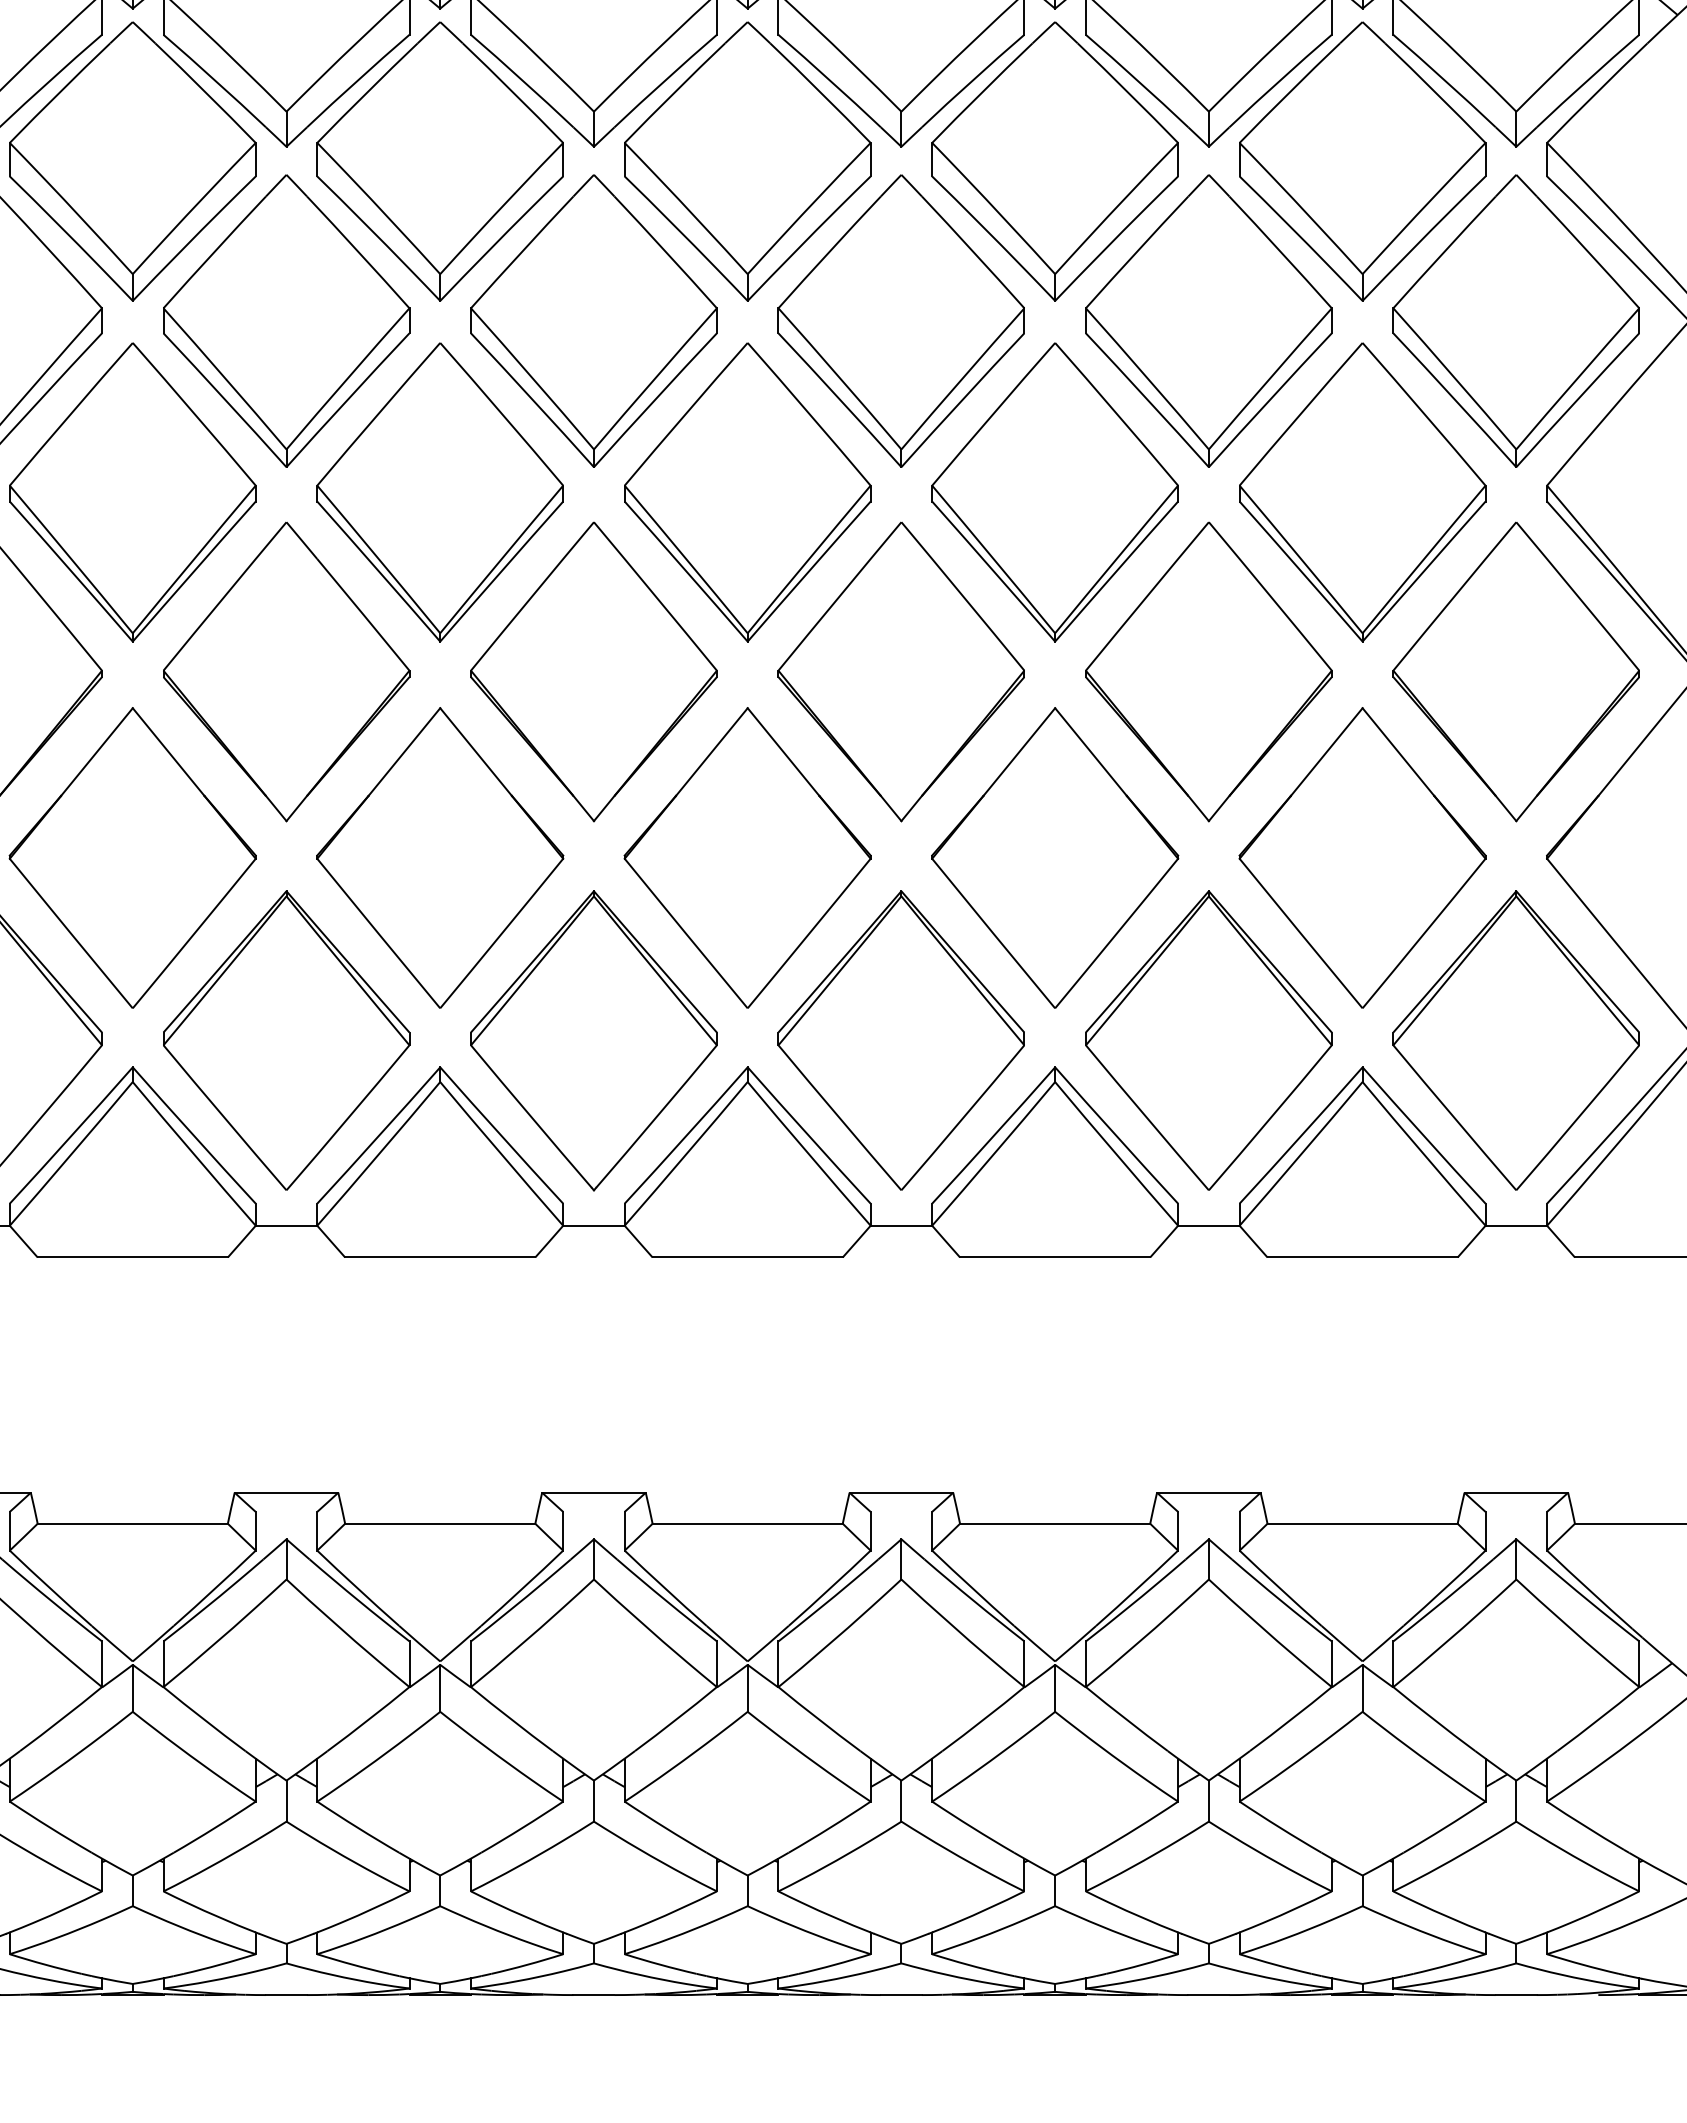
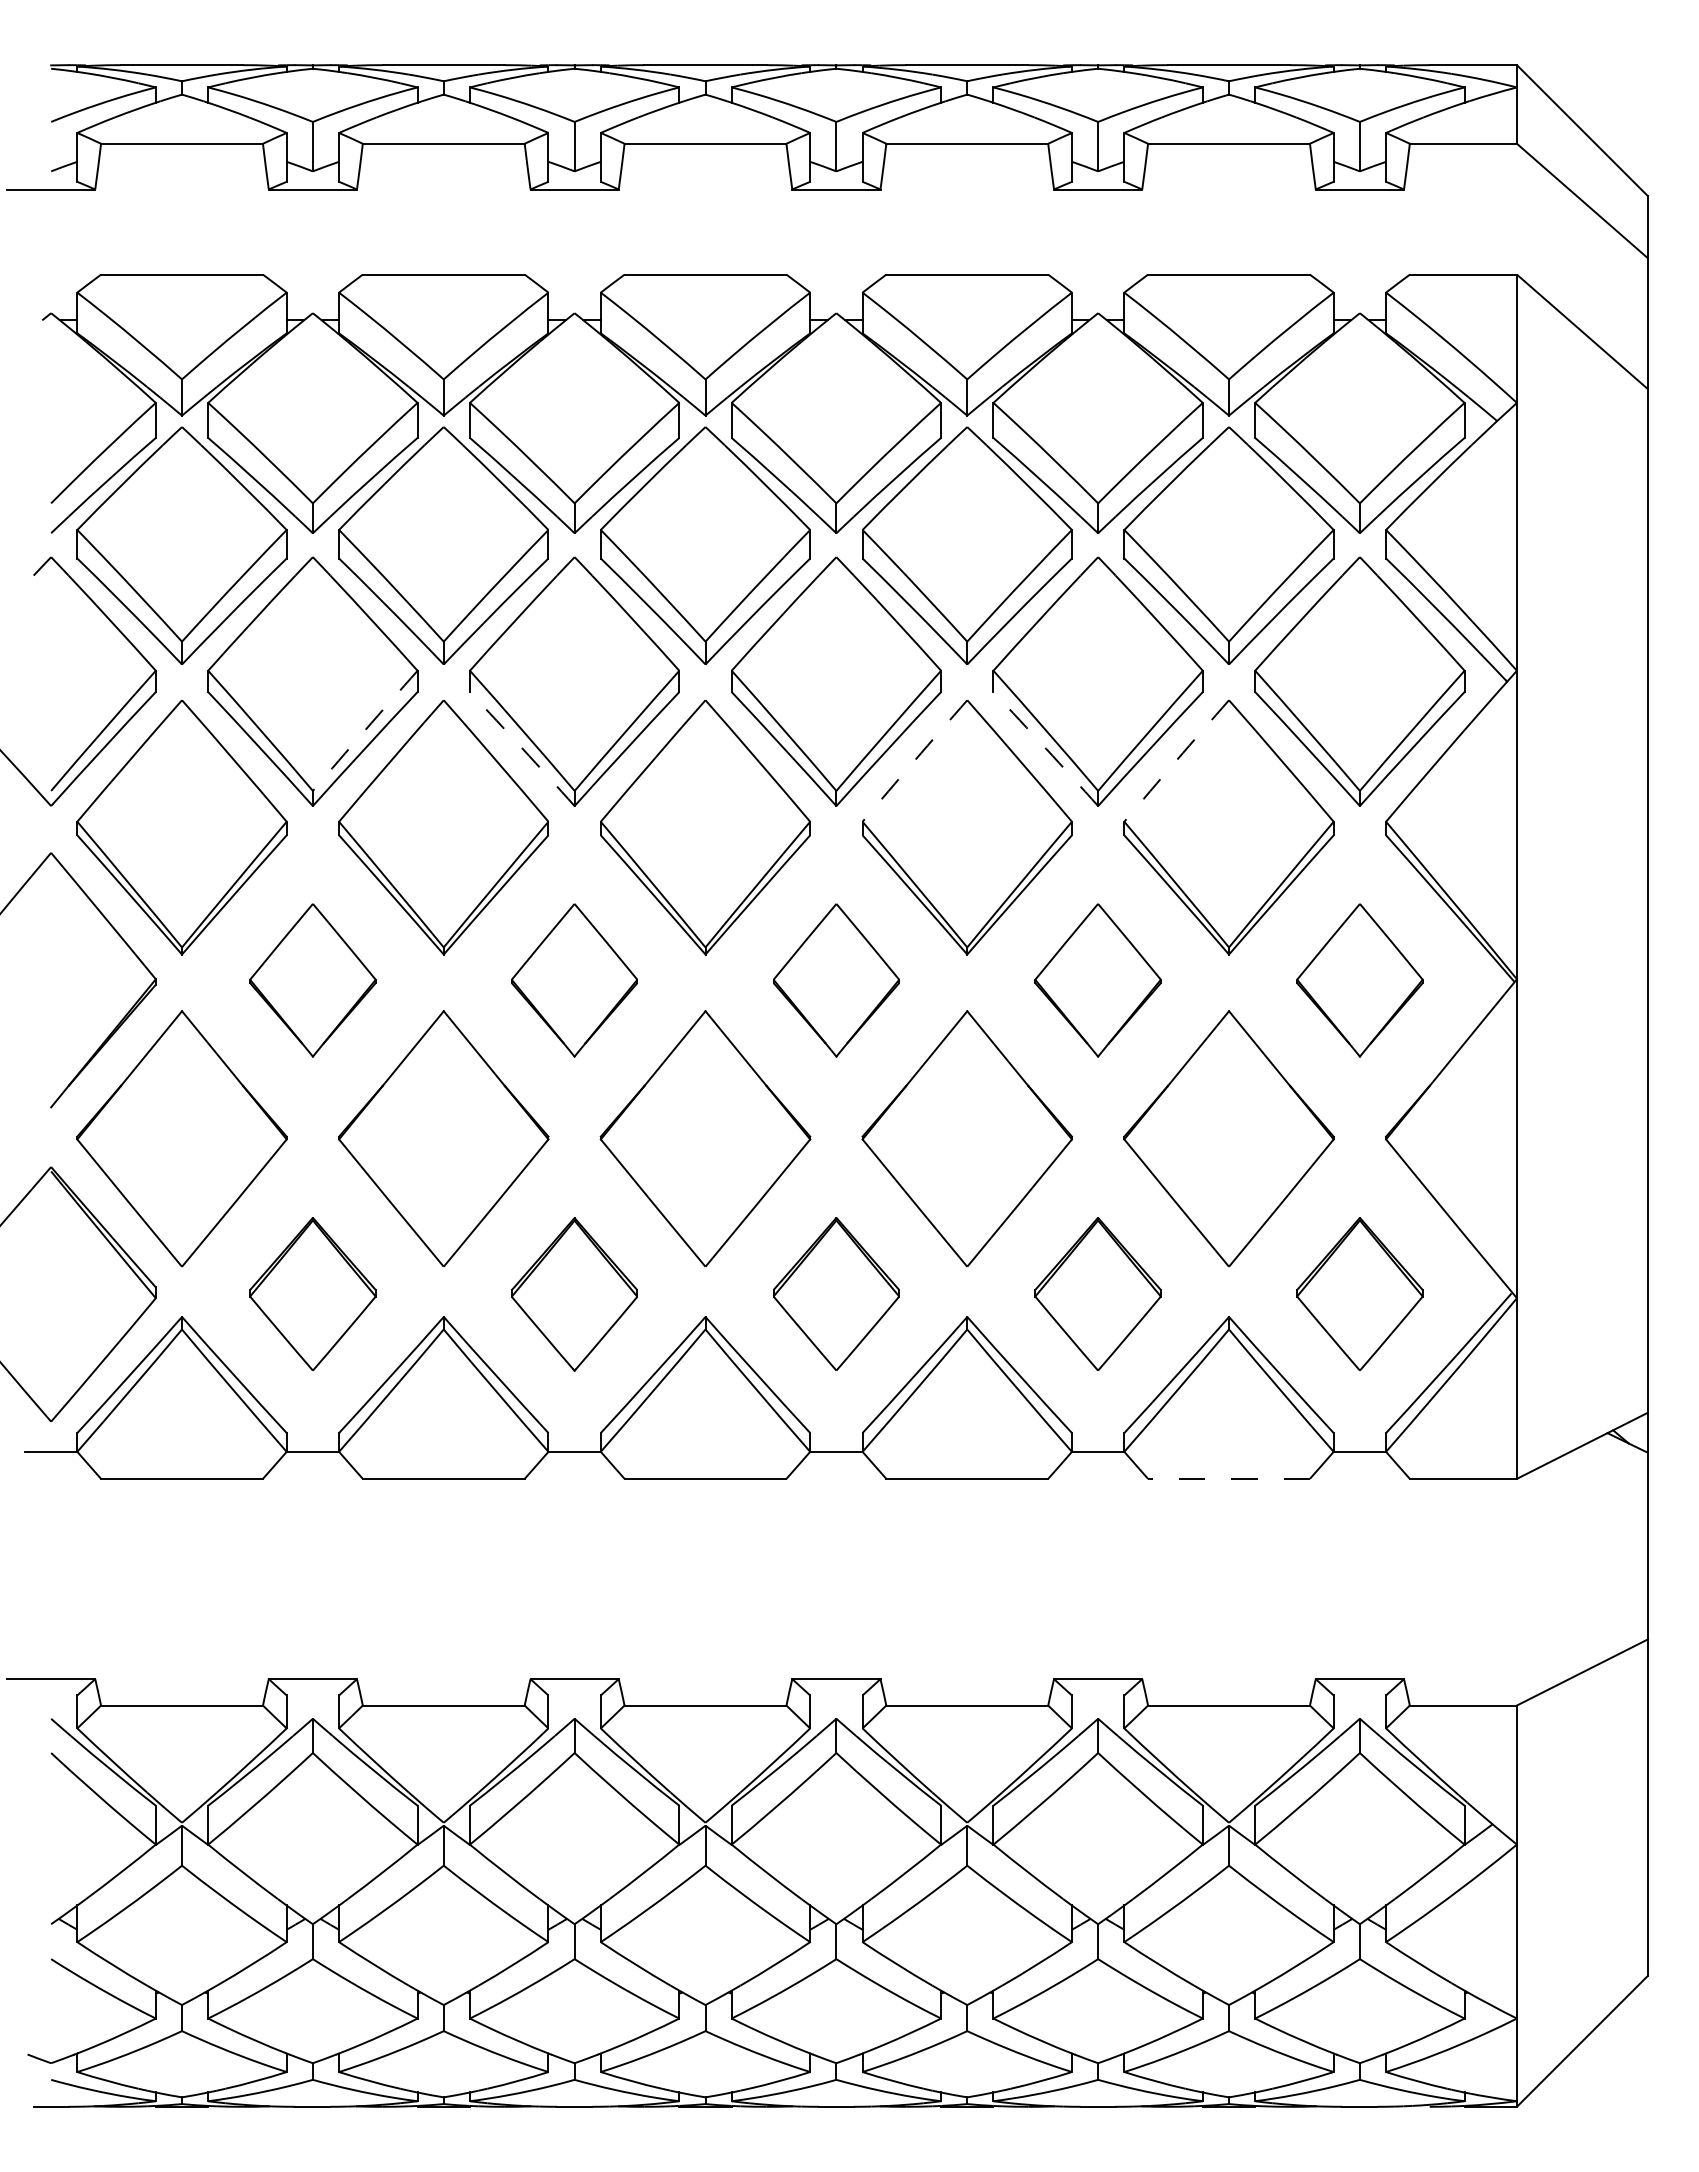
arc: (347, 378) -> (364, 730), solid -> dashed
arc: (532, 399) -> (522, 748), solid -> dashed
arc: (1148, 399) -> (1046, 748), solid -> dashed
arc: (993, 413) -> (914, 760), solid -> dashed
arc: (1300, 413) -> (1176, 760), solid -> dashed
part: (286, 672) -> (312, 980), size x0.6
part: (593, 672) -> (574, 980), size x0.6
part: (901, 672) -> (836, 980), size x0.6
part: (1208, 672) -> (1097, 980), size x0.6
part: (1515, 672) -> (1359, 980), size x0.6
part: (286, 1039) -> (312, 1293), size x0.6
part: (901, 1039) -> (836, 1293), size x0.6
part: (1208, 1039) -> (1097, 1293), size x0.6
part: (1515, 1039) -> (1359, 1293), size x0.6
part: (593, 1040) -> (574, 1294), size x0.6
line: (1363, 1257) -> (1229, 1478), solid -> dashed

